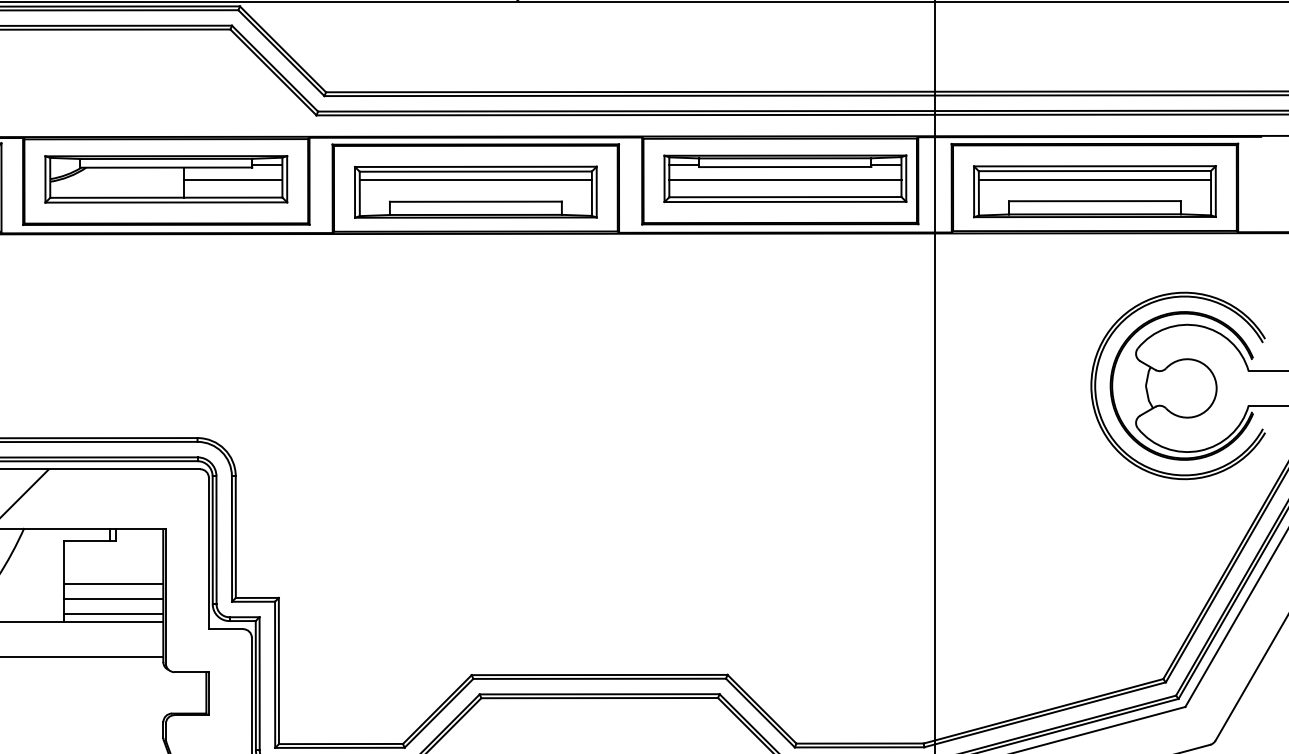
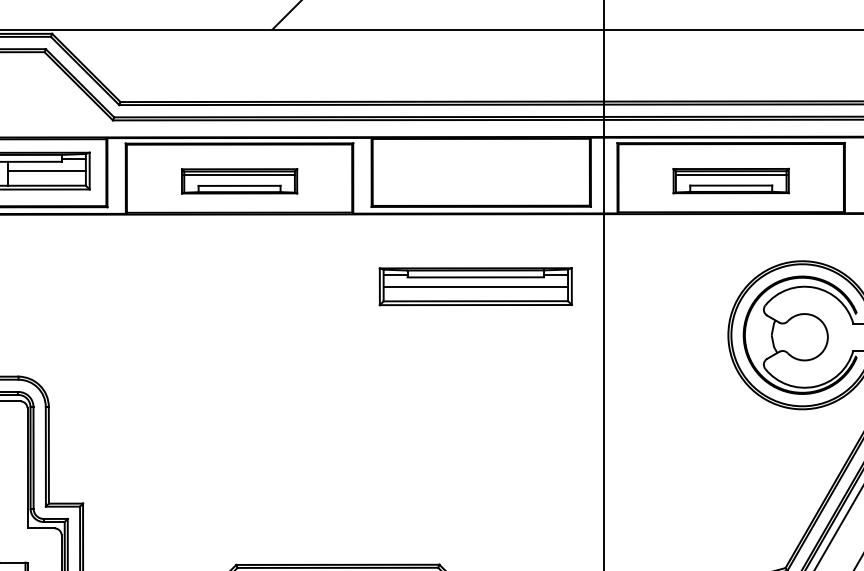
part: (785, 178) -> (475, 286), moved
part: (475, 191) -> (239, 180), size x0.6
part: (1094, 191) -> (730, 180), size x0.6

